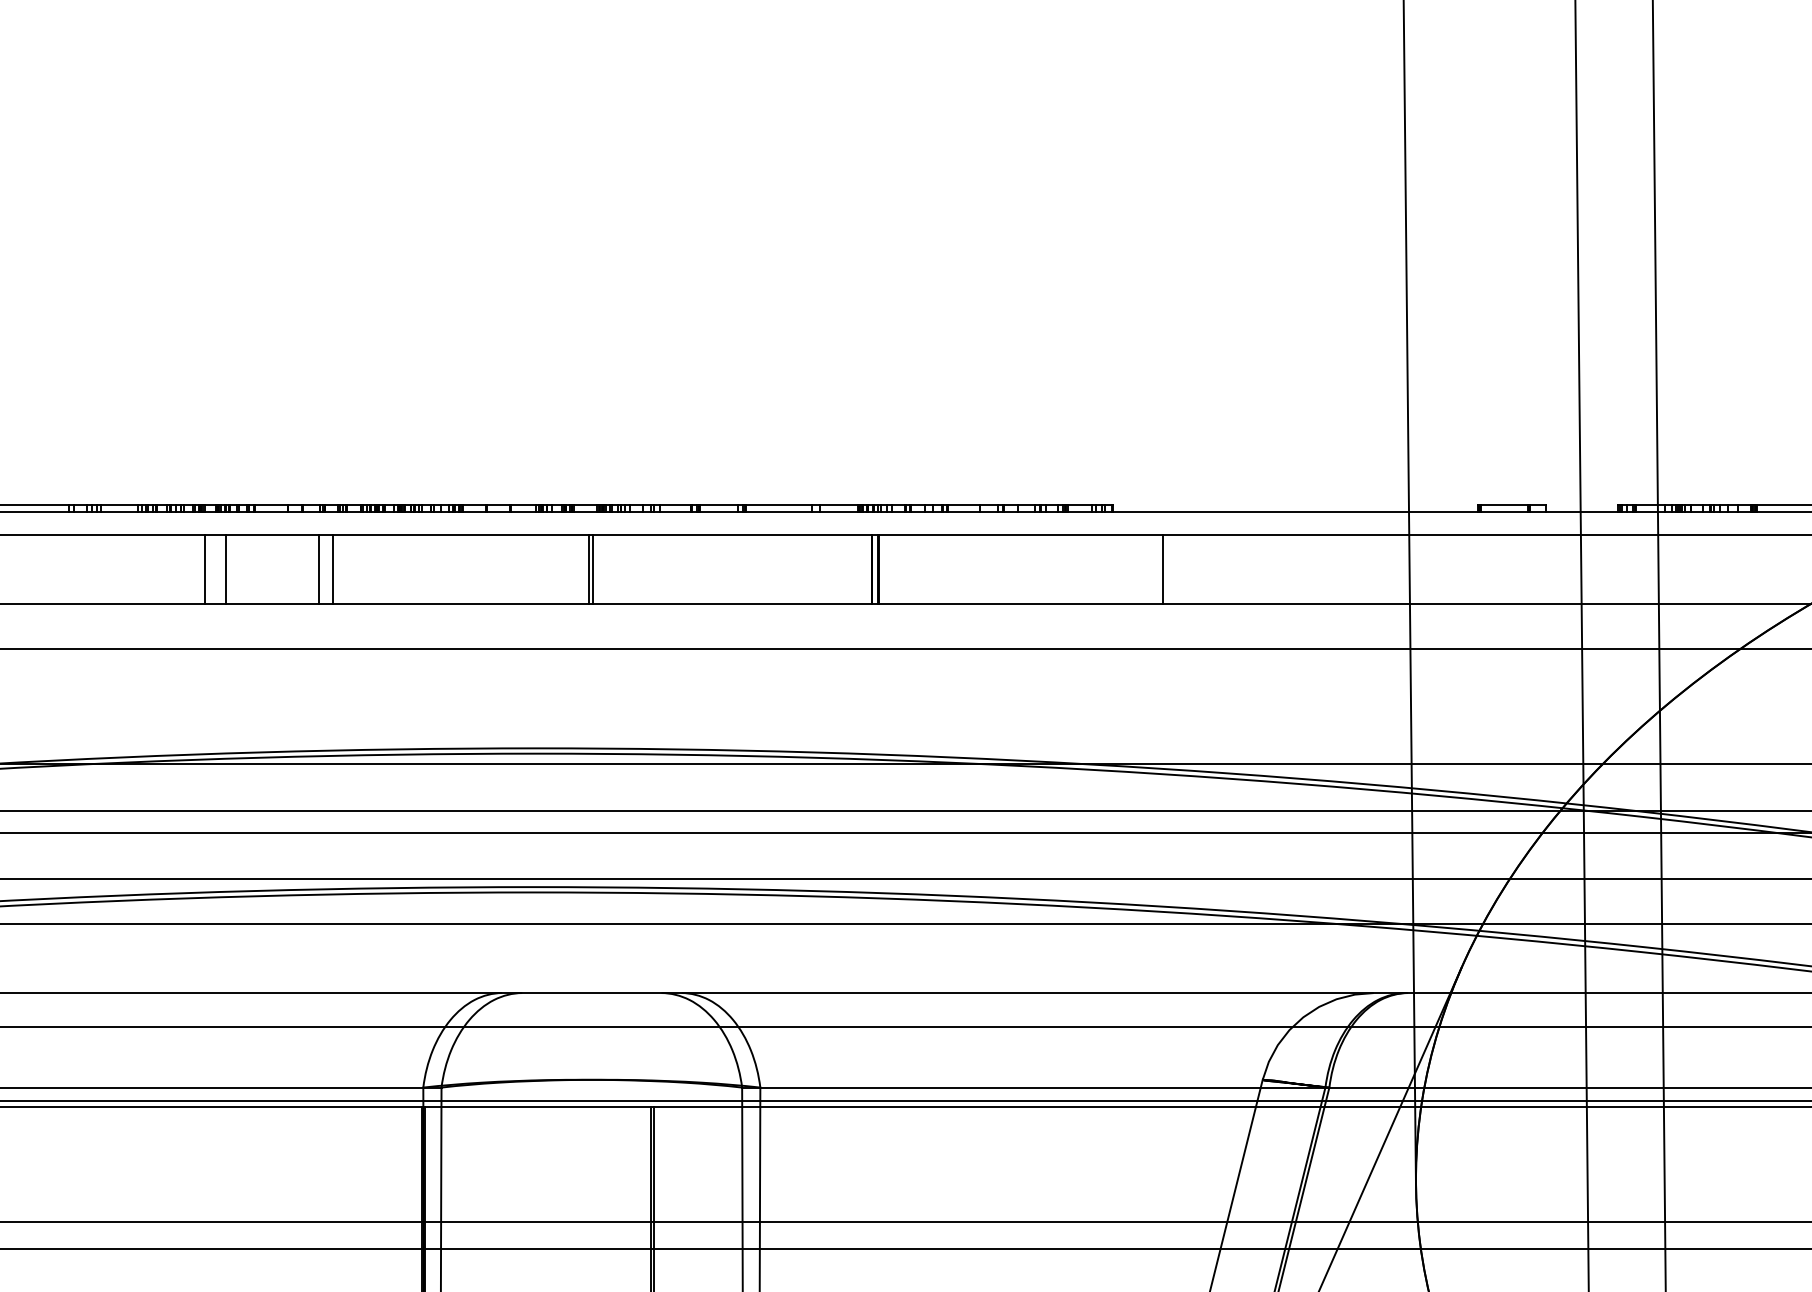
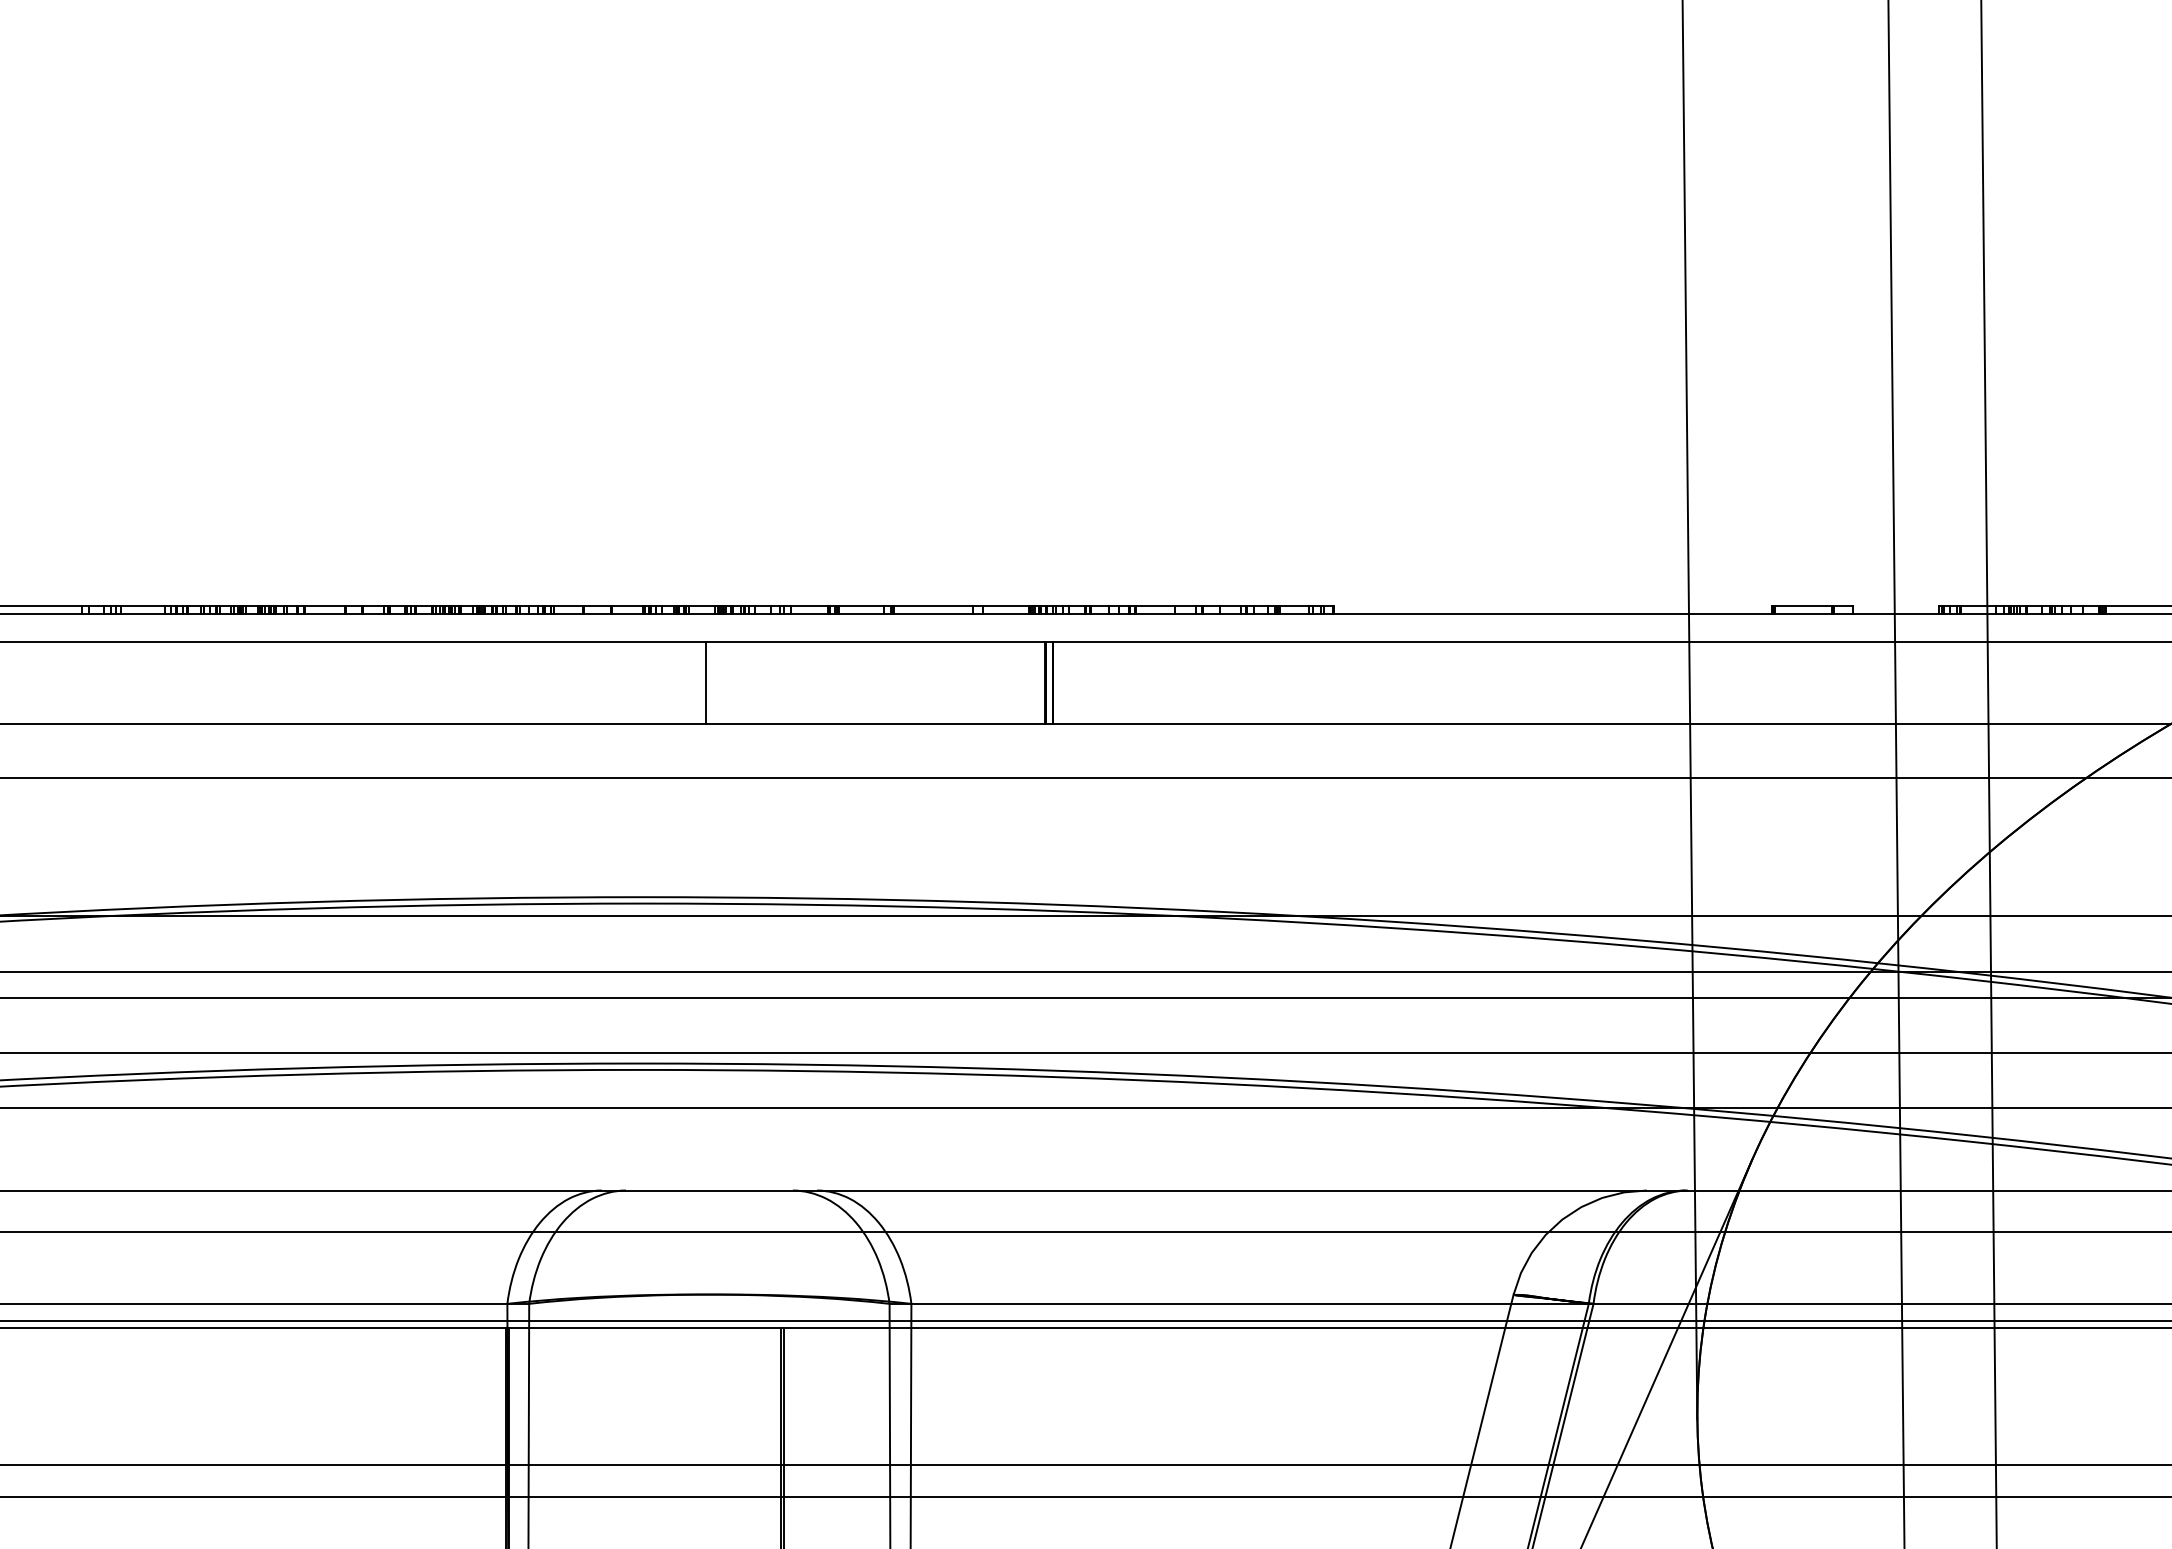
line: (204, 569) -> (245, 682), removed
line: (225, 569) -> (270, 682), removed
line: (319, 569) -> (382, 682), removed
line: (332, 569) -> (398, 682), removed
line: (592, 569) -> (710, 682), removed
line: (1162, 569) -> (1393, 682), removed

